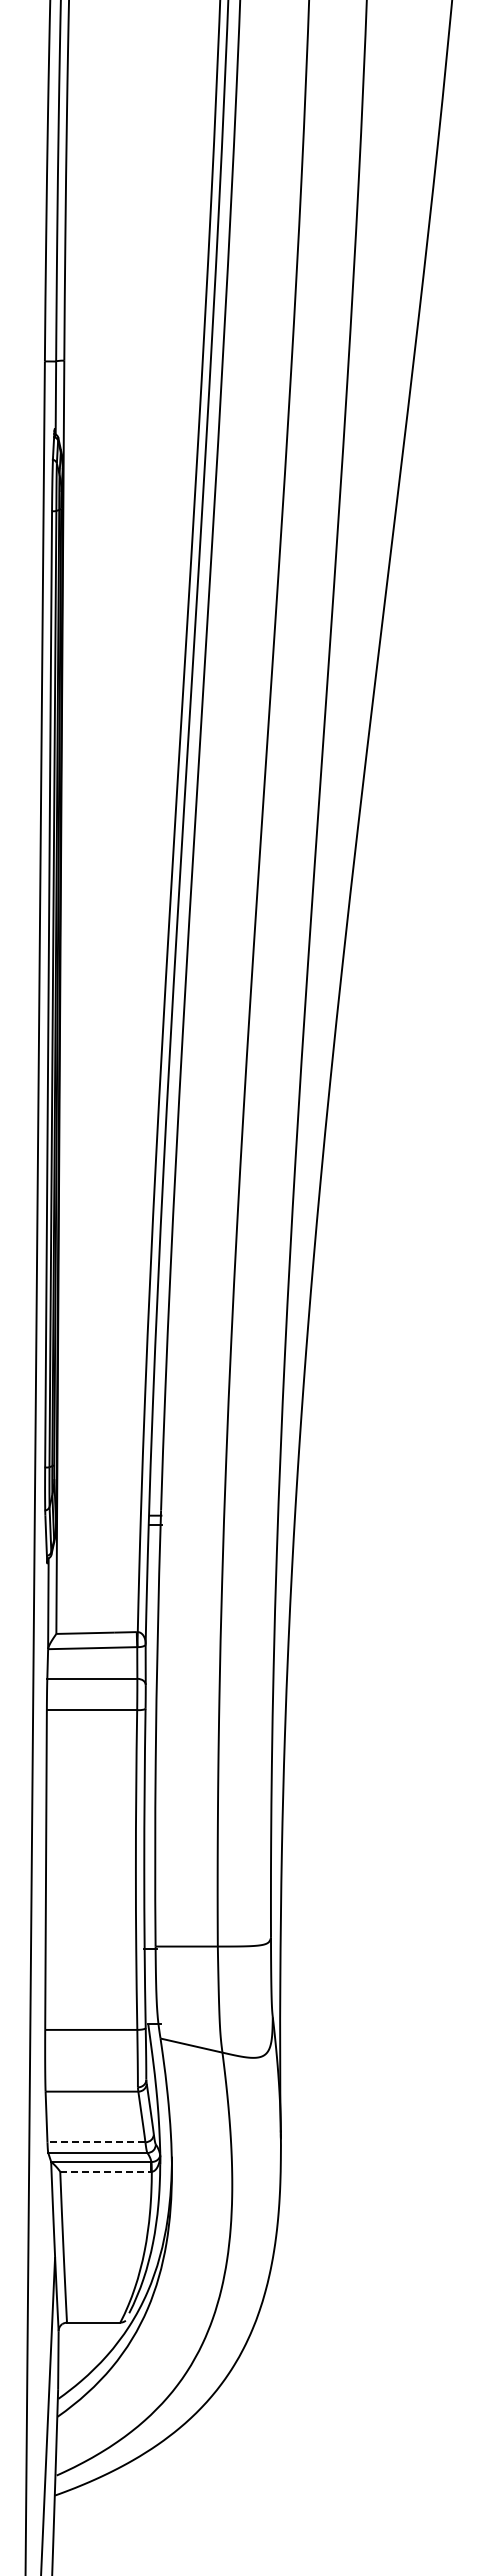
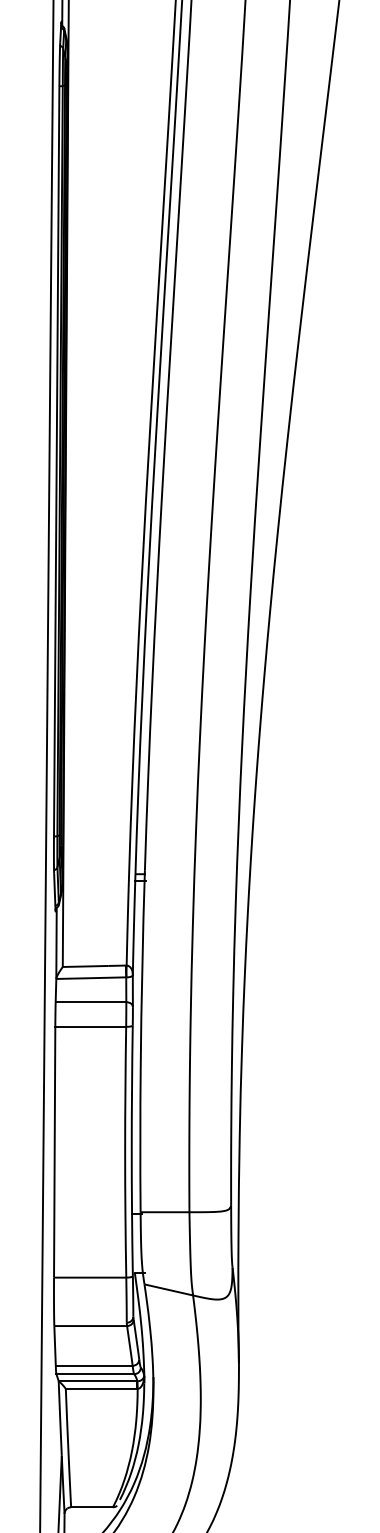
line: (96, 2142) -> (94, 1365), dashed -> solid
line: (105, 2171) -> (101, 1388), dashed -> solid

